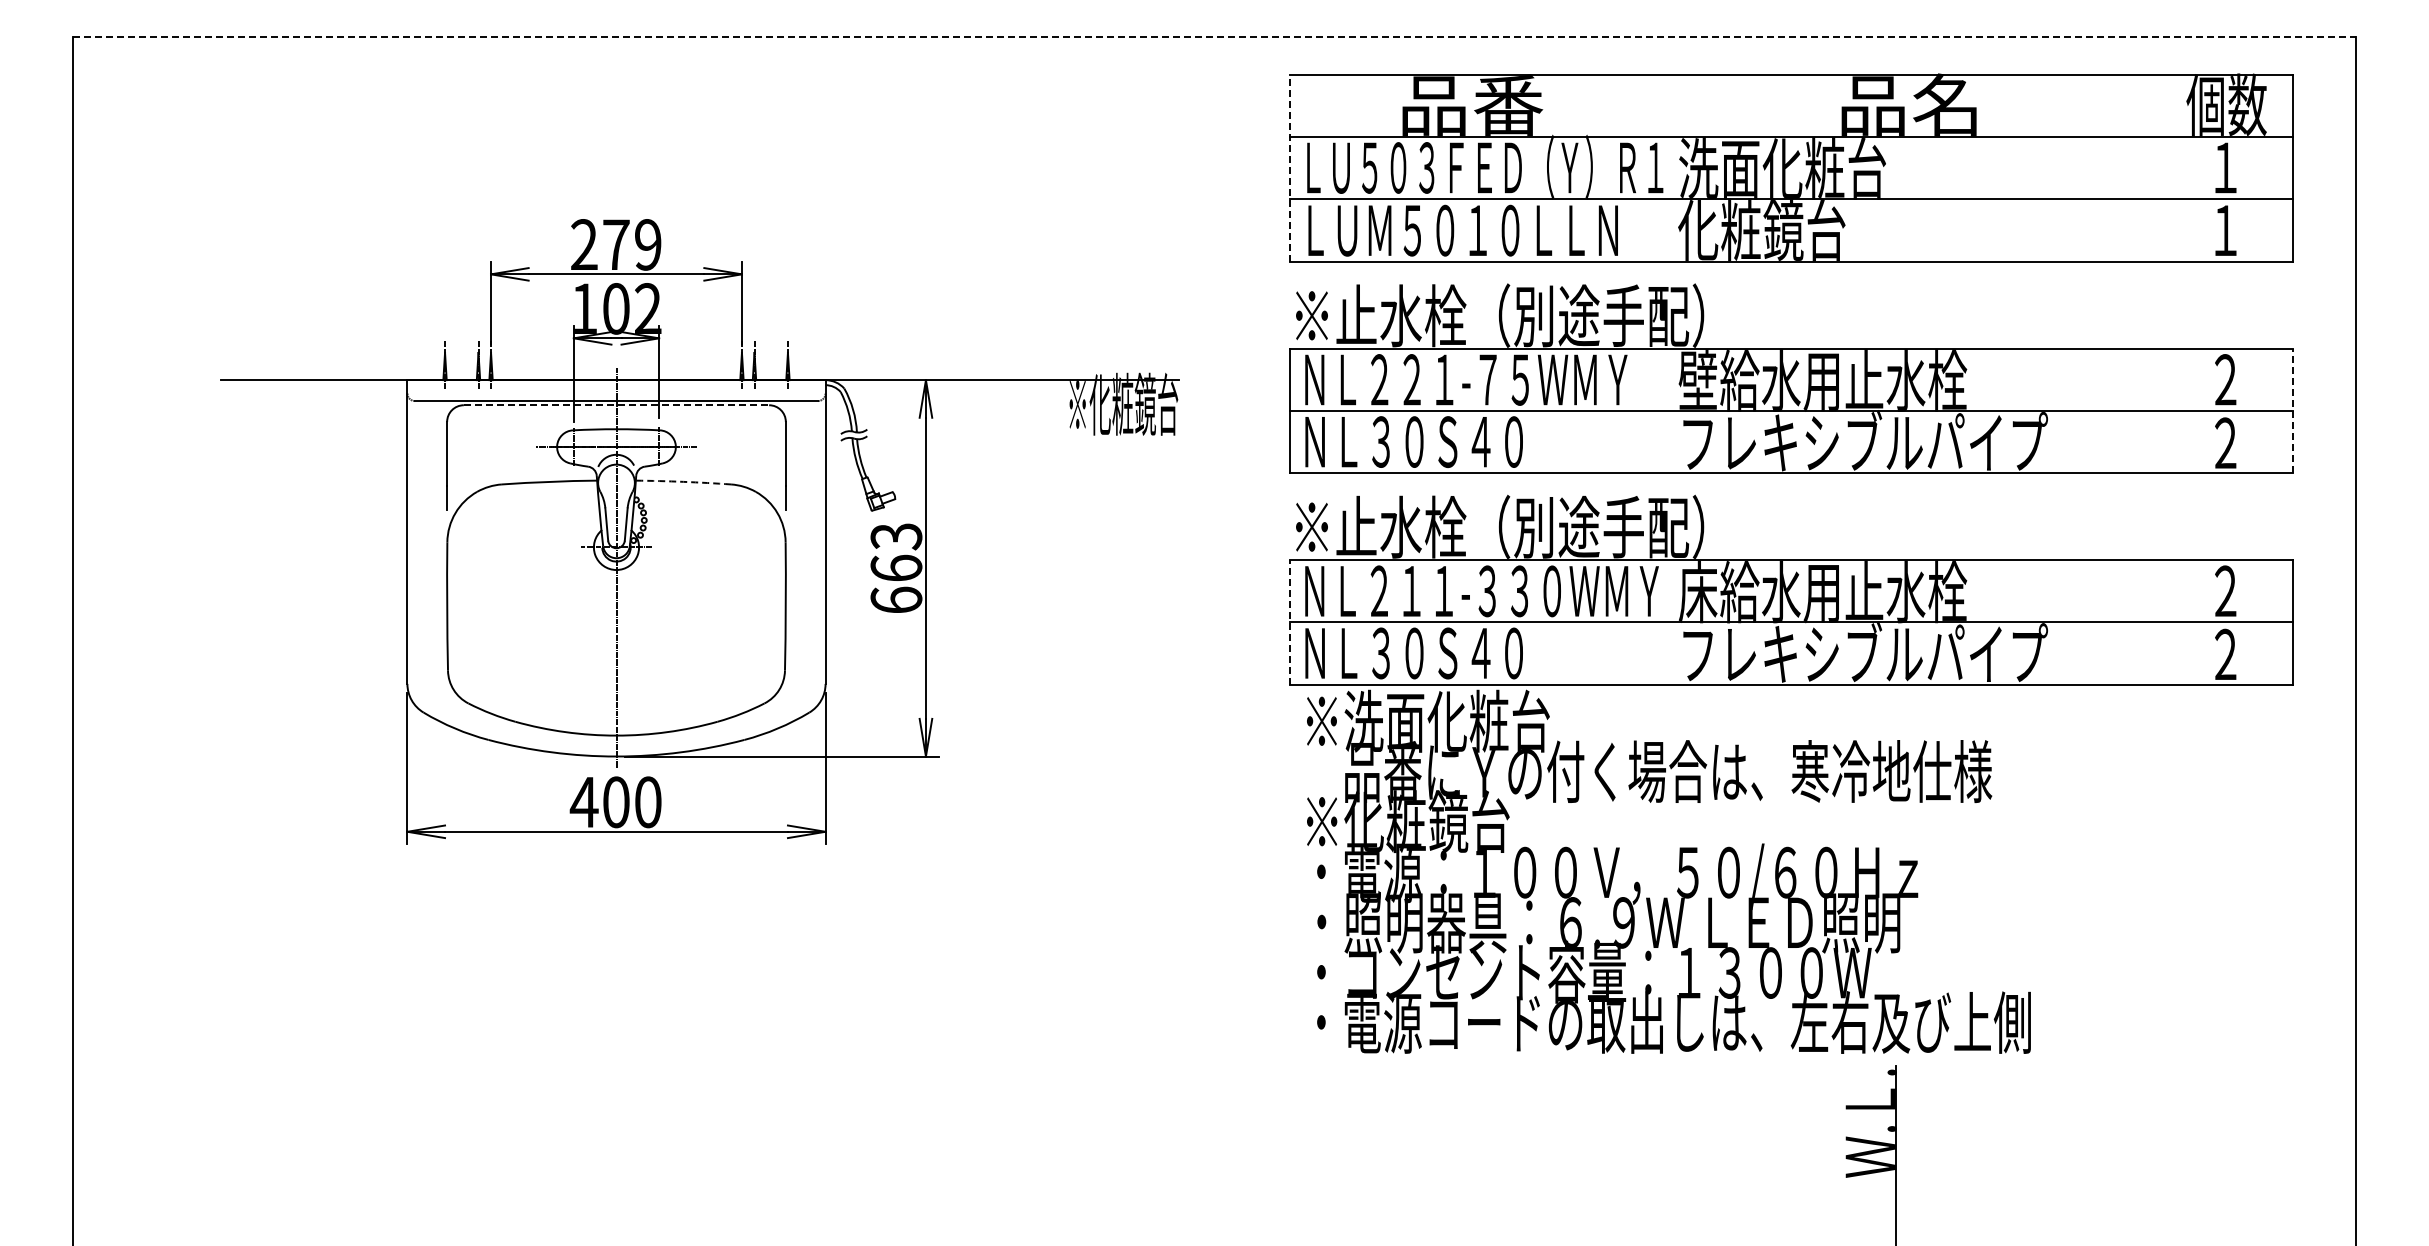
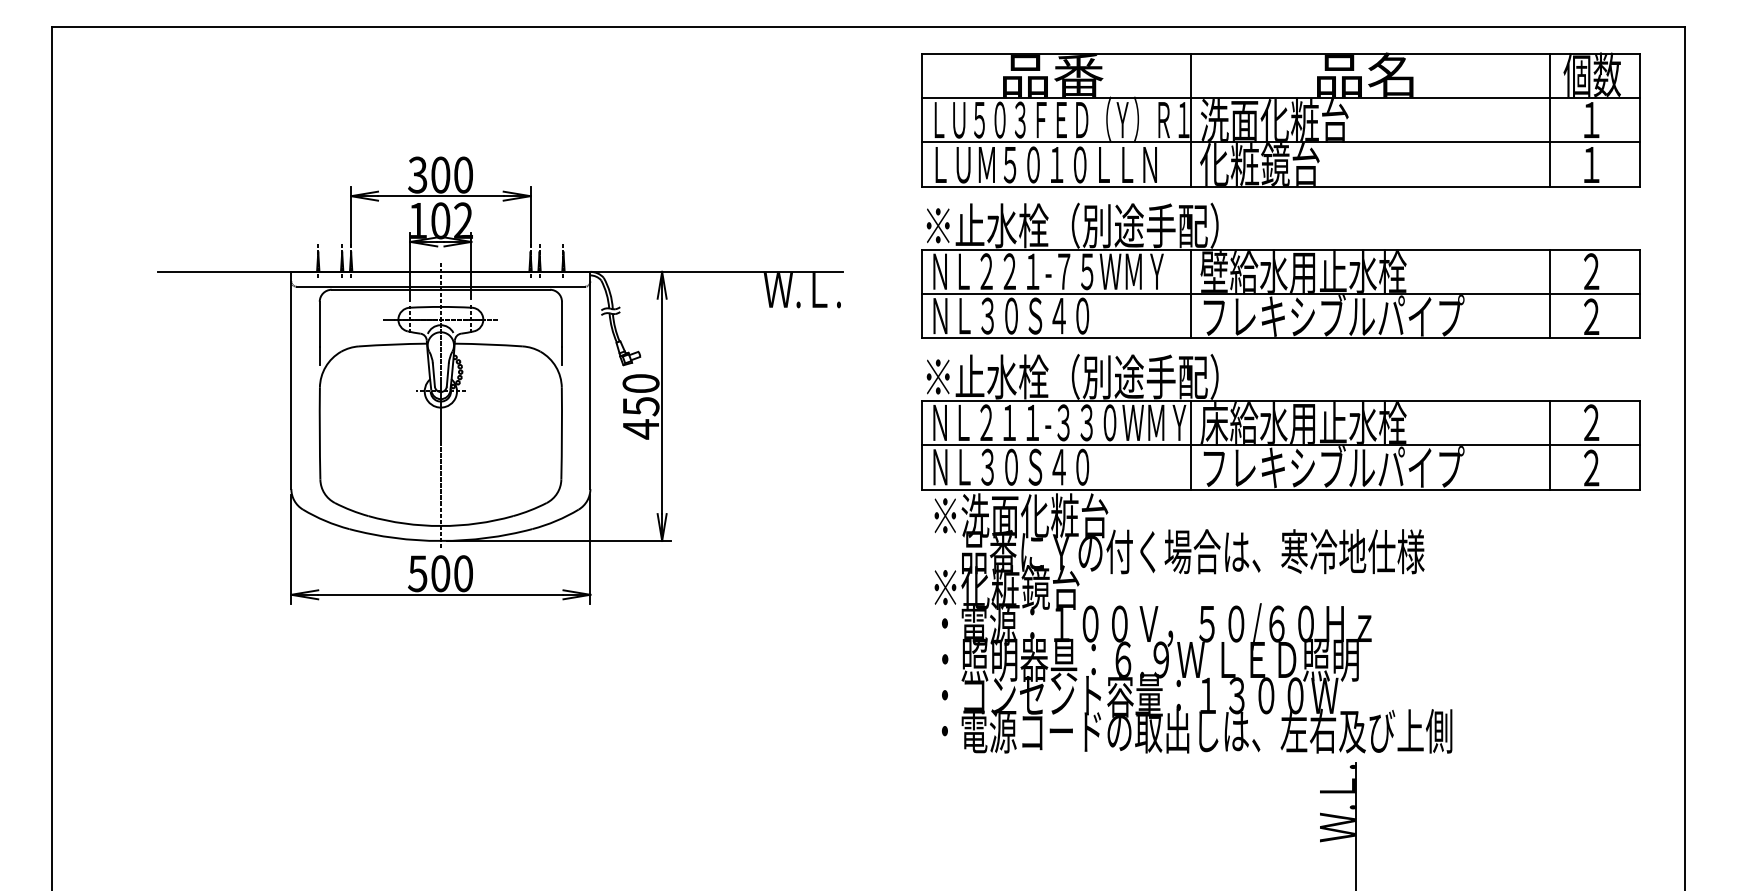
line: (1214, 37) -> (868, 26), dashed -> solid
line: (1289, 167) -> (922, 119), dashed -> solid
line: (1666, 167) -> (1191, 119), added
line: (2167, 167) -> (1549, 119), added
text: (615, 244) -> (440, 174), 279 -> 300
text: (1123, 403) -> (803, 288), ※化粧鏡台 -> Ｗ.Ｌ.
line: (616, 405) -> (440, 289), dashed -> solid
line: (2293, 410) -> (1640, 293), dashed -> solid
line: (1666, 411) -> (1191, 294), added
line: (2167, 411) -> (1549, 294), added
arc: (683, 481) -> (488, 344), dashed -> solid
text: (896, 568) -> (641, 406), 663 -> 450
line: (1289, 622) -> (922, 445), dashed -> solid
line: (1666, 622) -> (1191, 445), added
line: (2167, 622) -> (1549, 445), added
text: (583, 802) -> (417, 573), 400 -> 500

